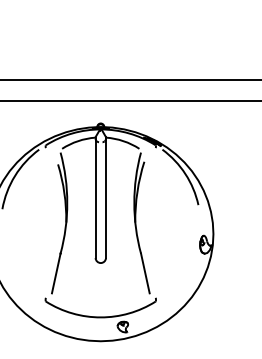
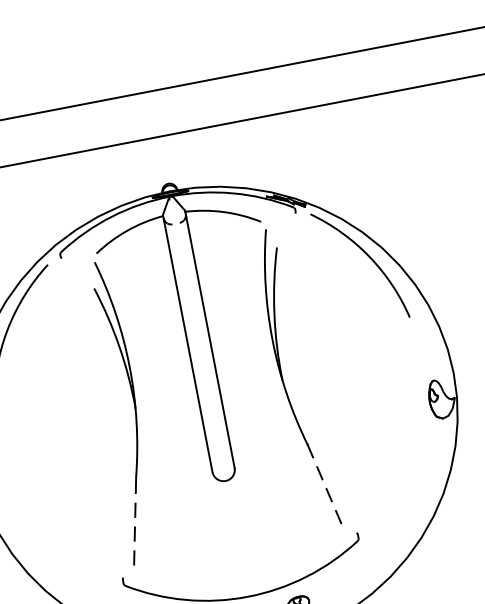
line: (56, 272) -> (135, 519), solid -> dashed
line: (145, 273) -> (325, 484), solid -> dashed

